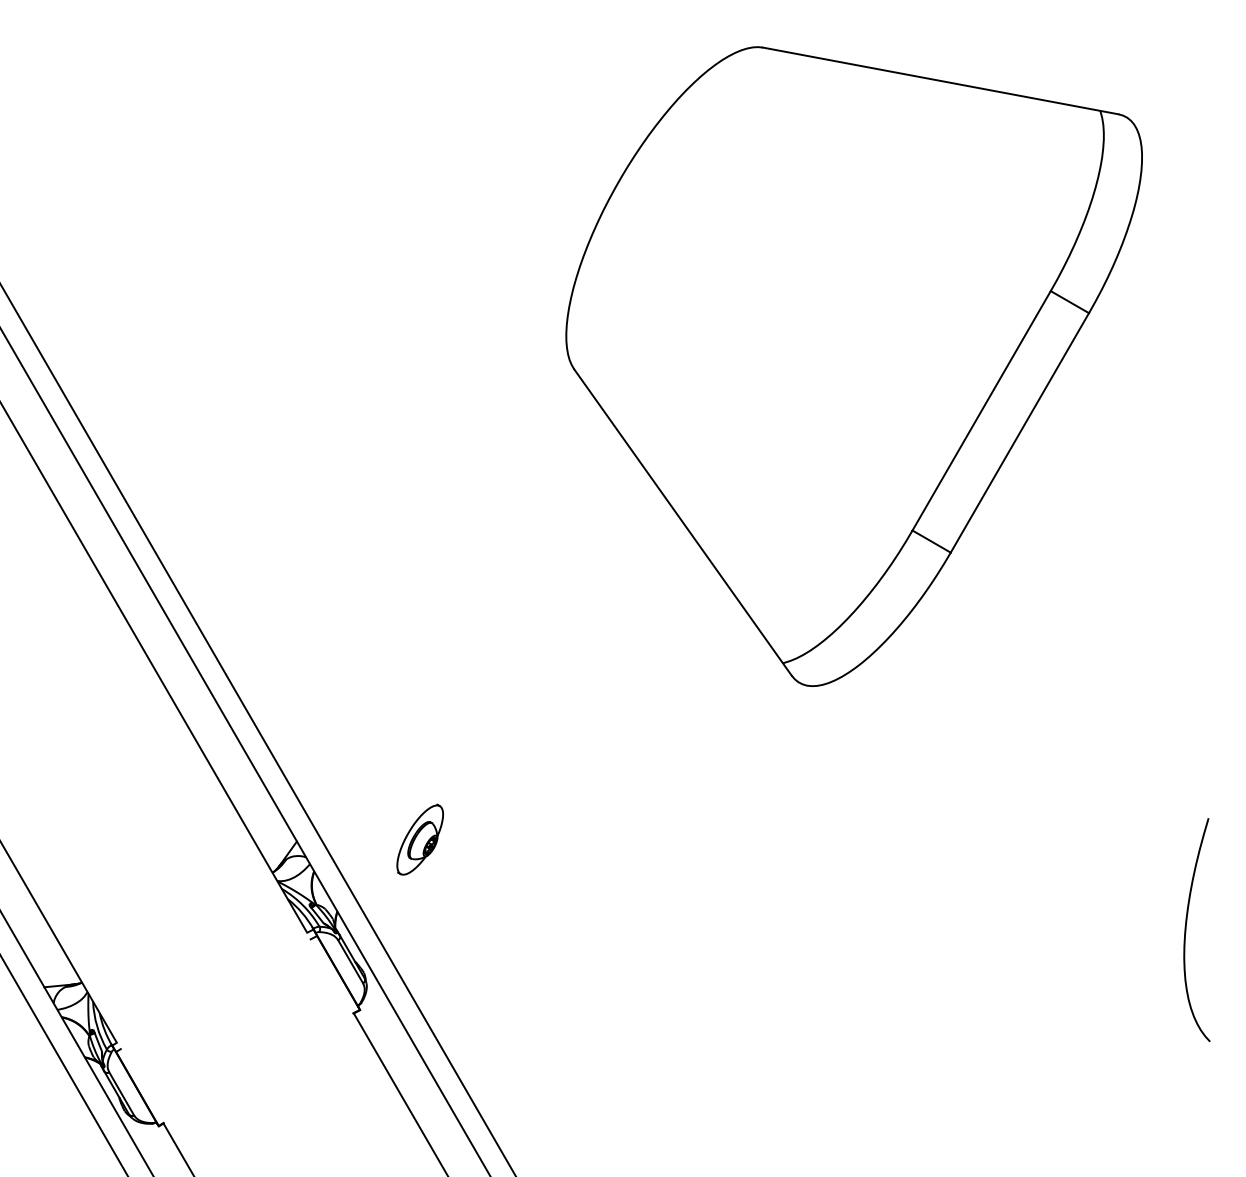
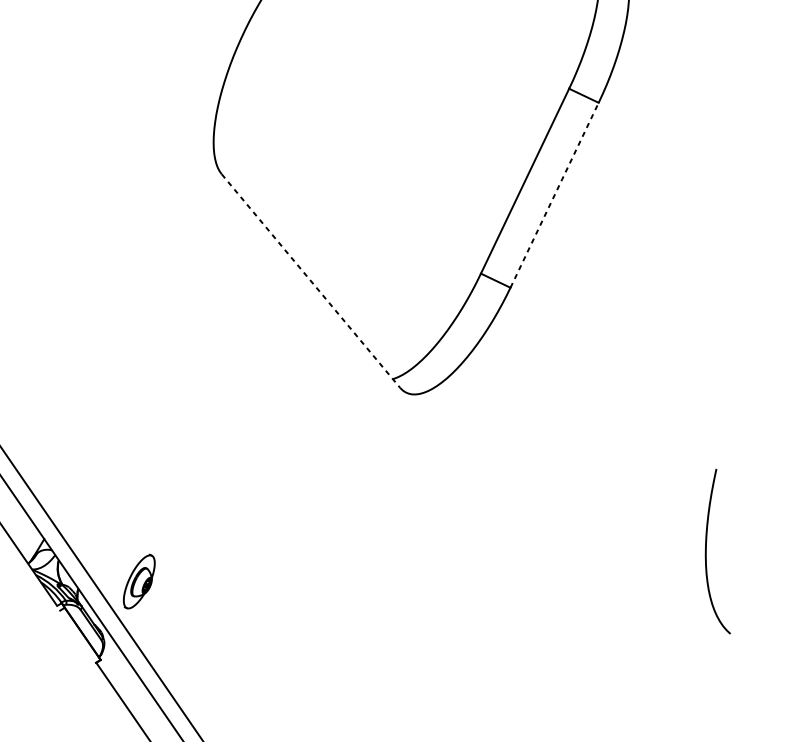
line: (1020, 432) -> (555, 194), solid -> dashed
line: (683, 522) -> (311, 281), solid -> dashed
part: (419, 839) -> (138, 581), moved

